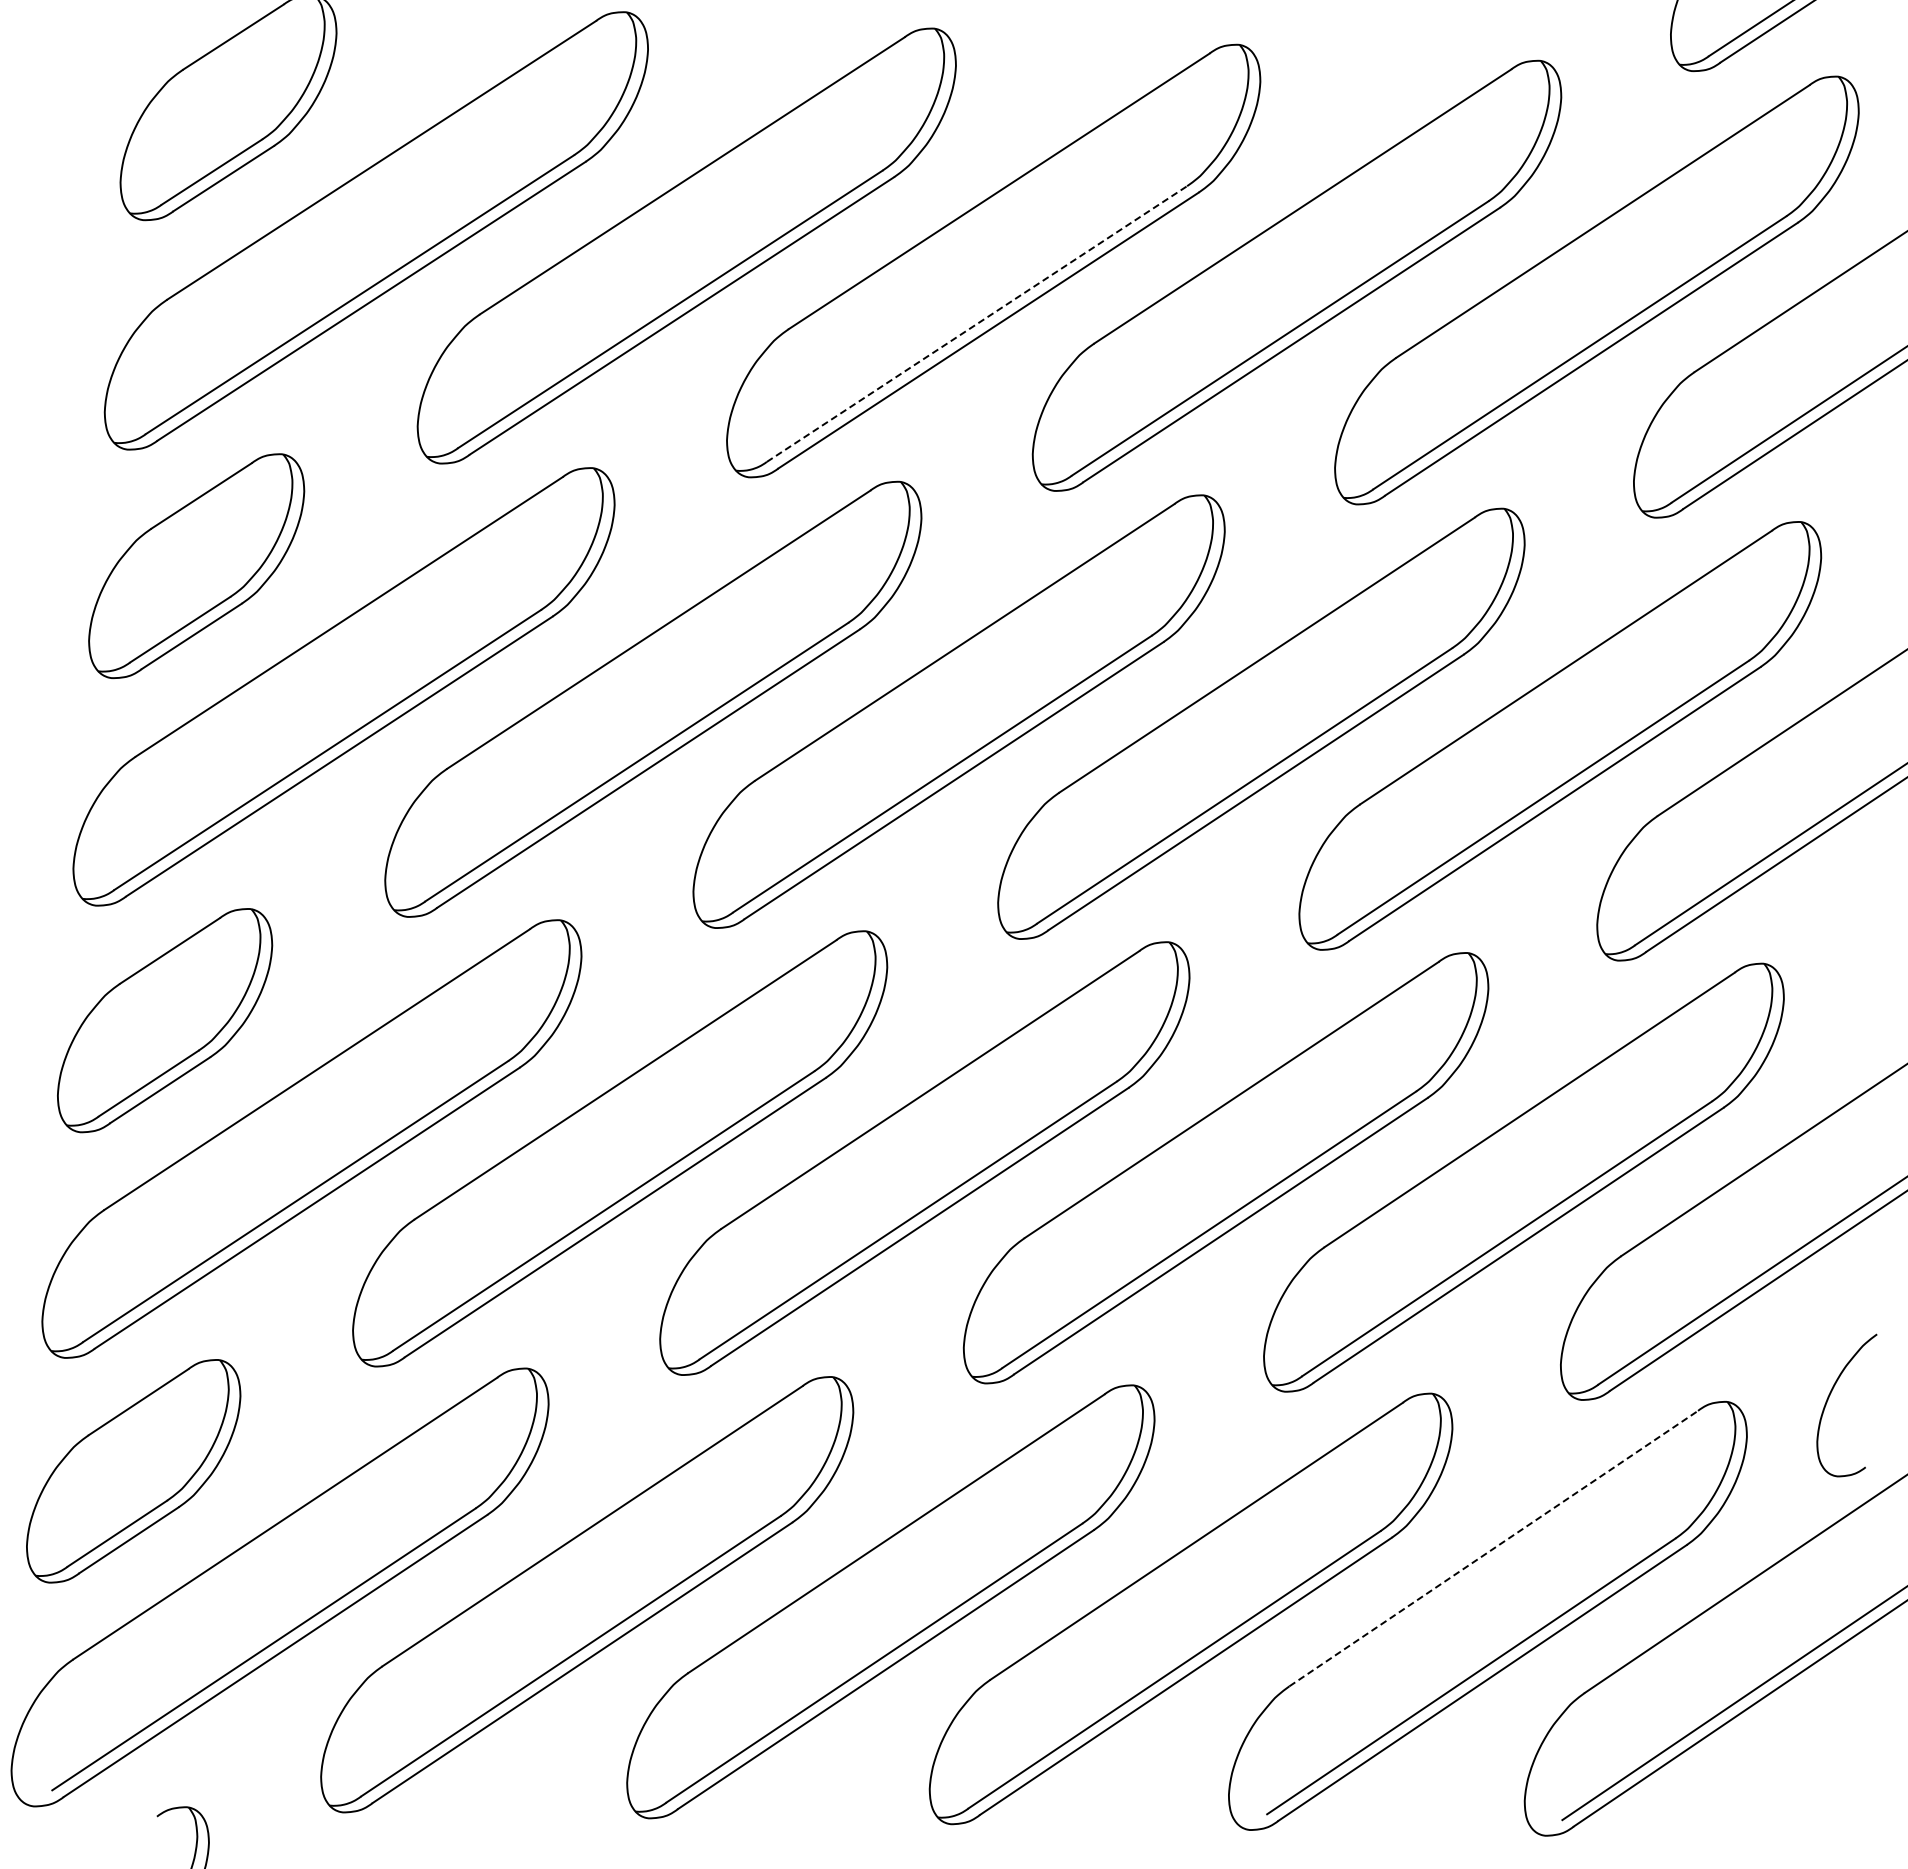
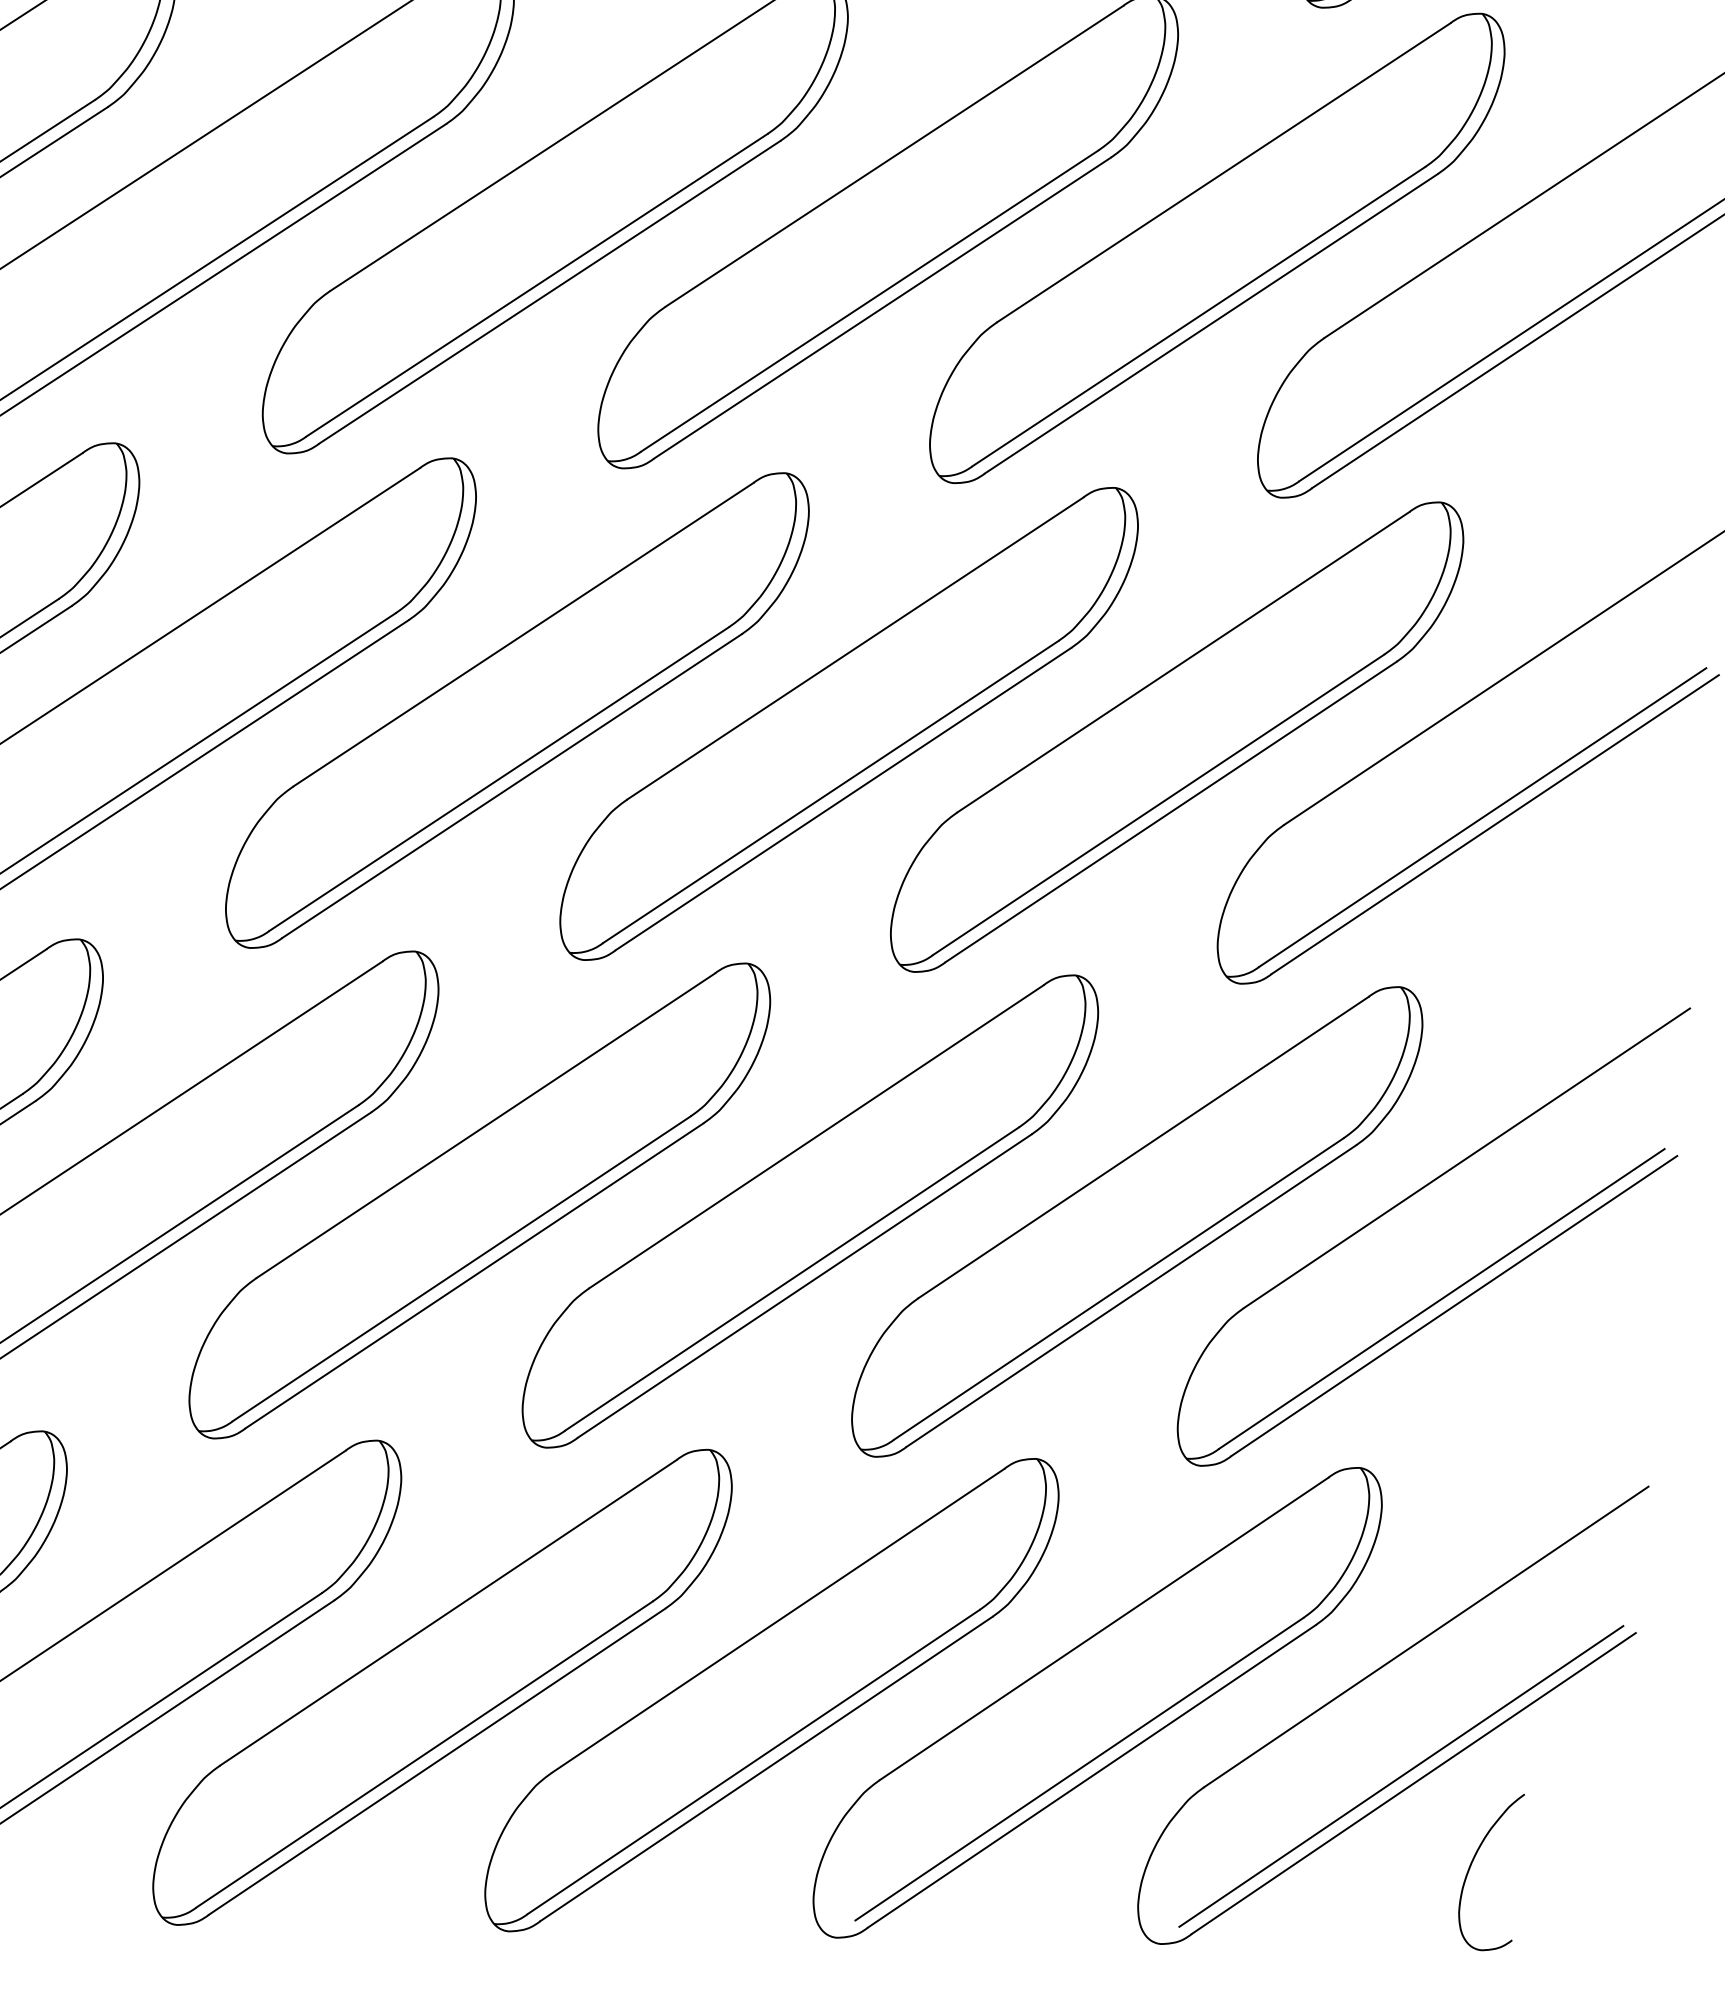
line: (977, 323) -> (537, 284), dashed -> solid
curve: (1828, 1400) -> (1471, 1866), moved
line: (1494, 1548) -> (1104, 1628), dashed -> solid

